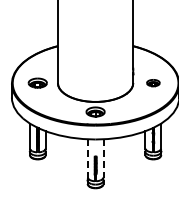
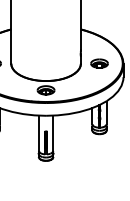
part: (153, 82) -> (99, 63), size x1.43
line: (87, 158) -> (38, 133), dashed -> solid
line: (103, 158) -> (53, 133), dashed -> solid

